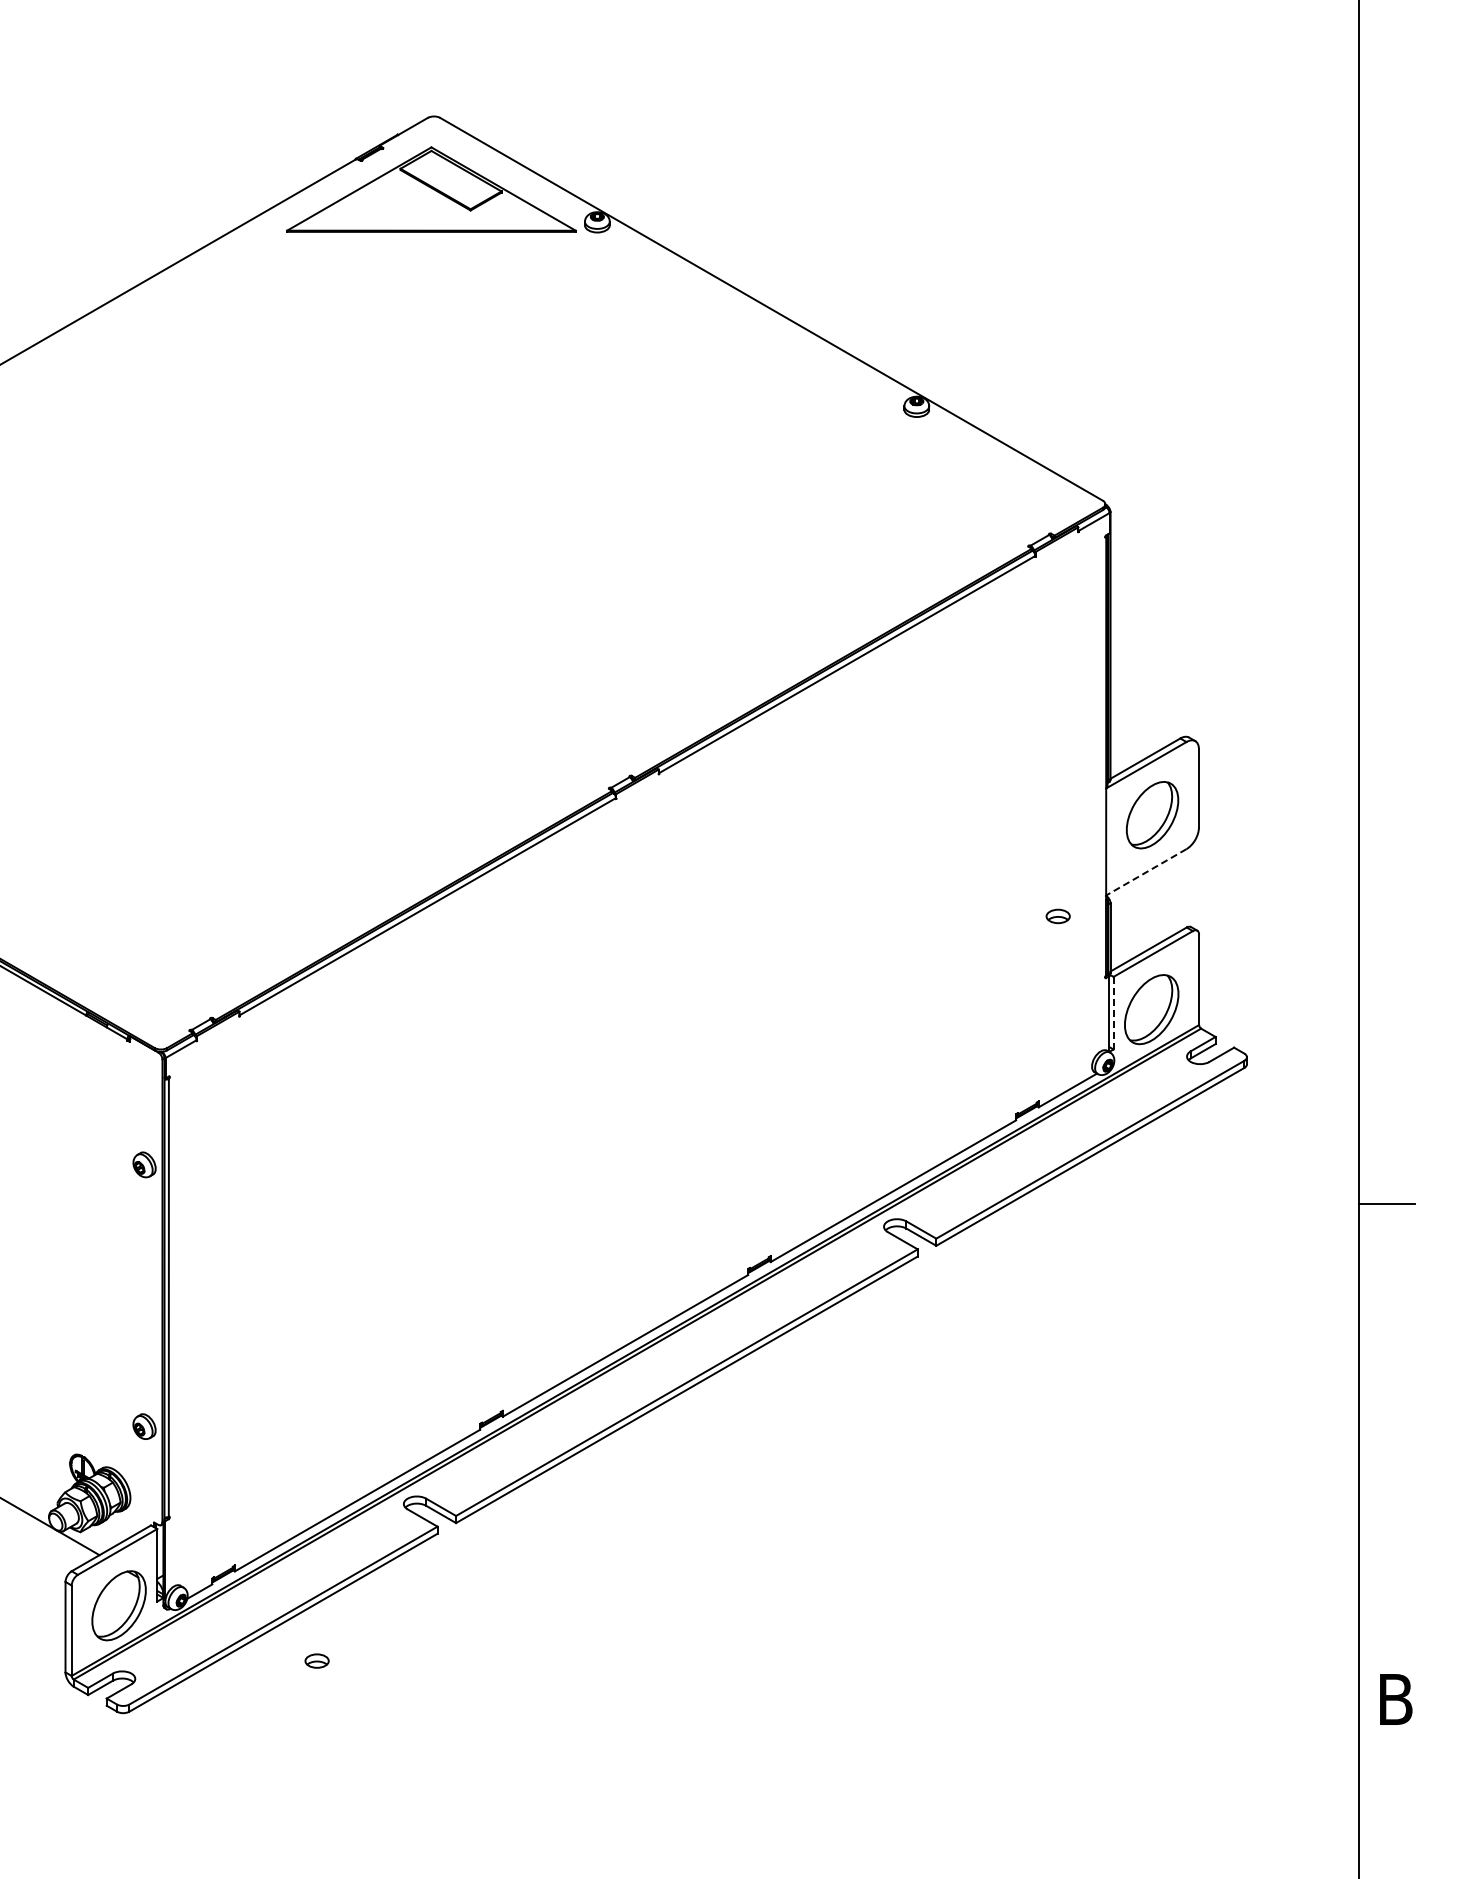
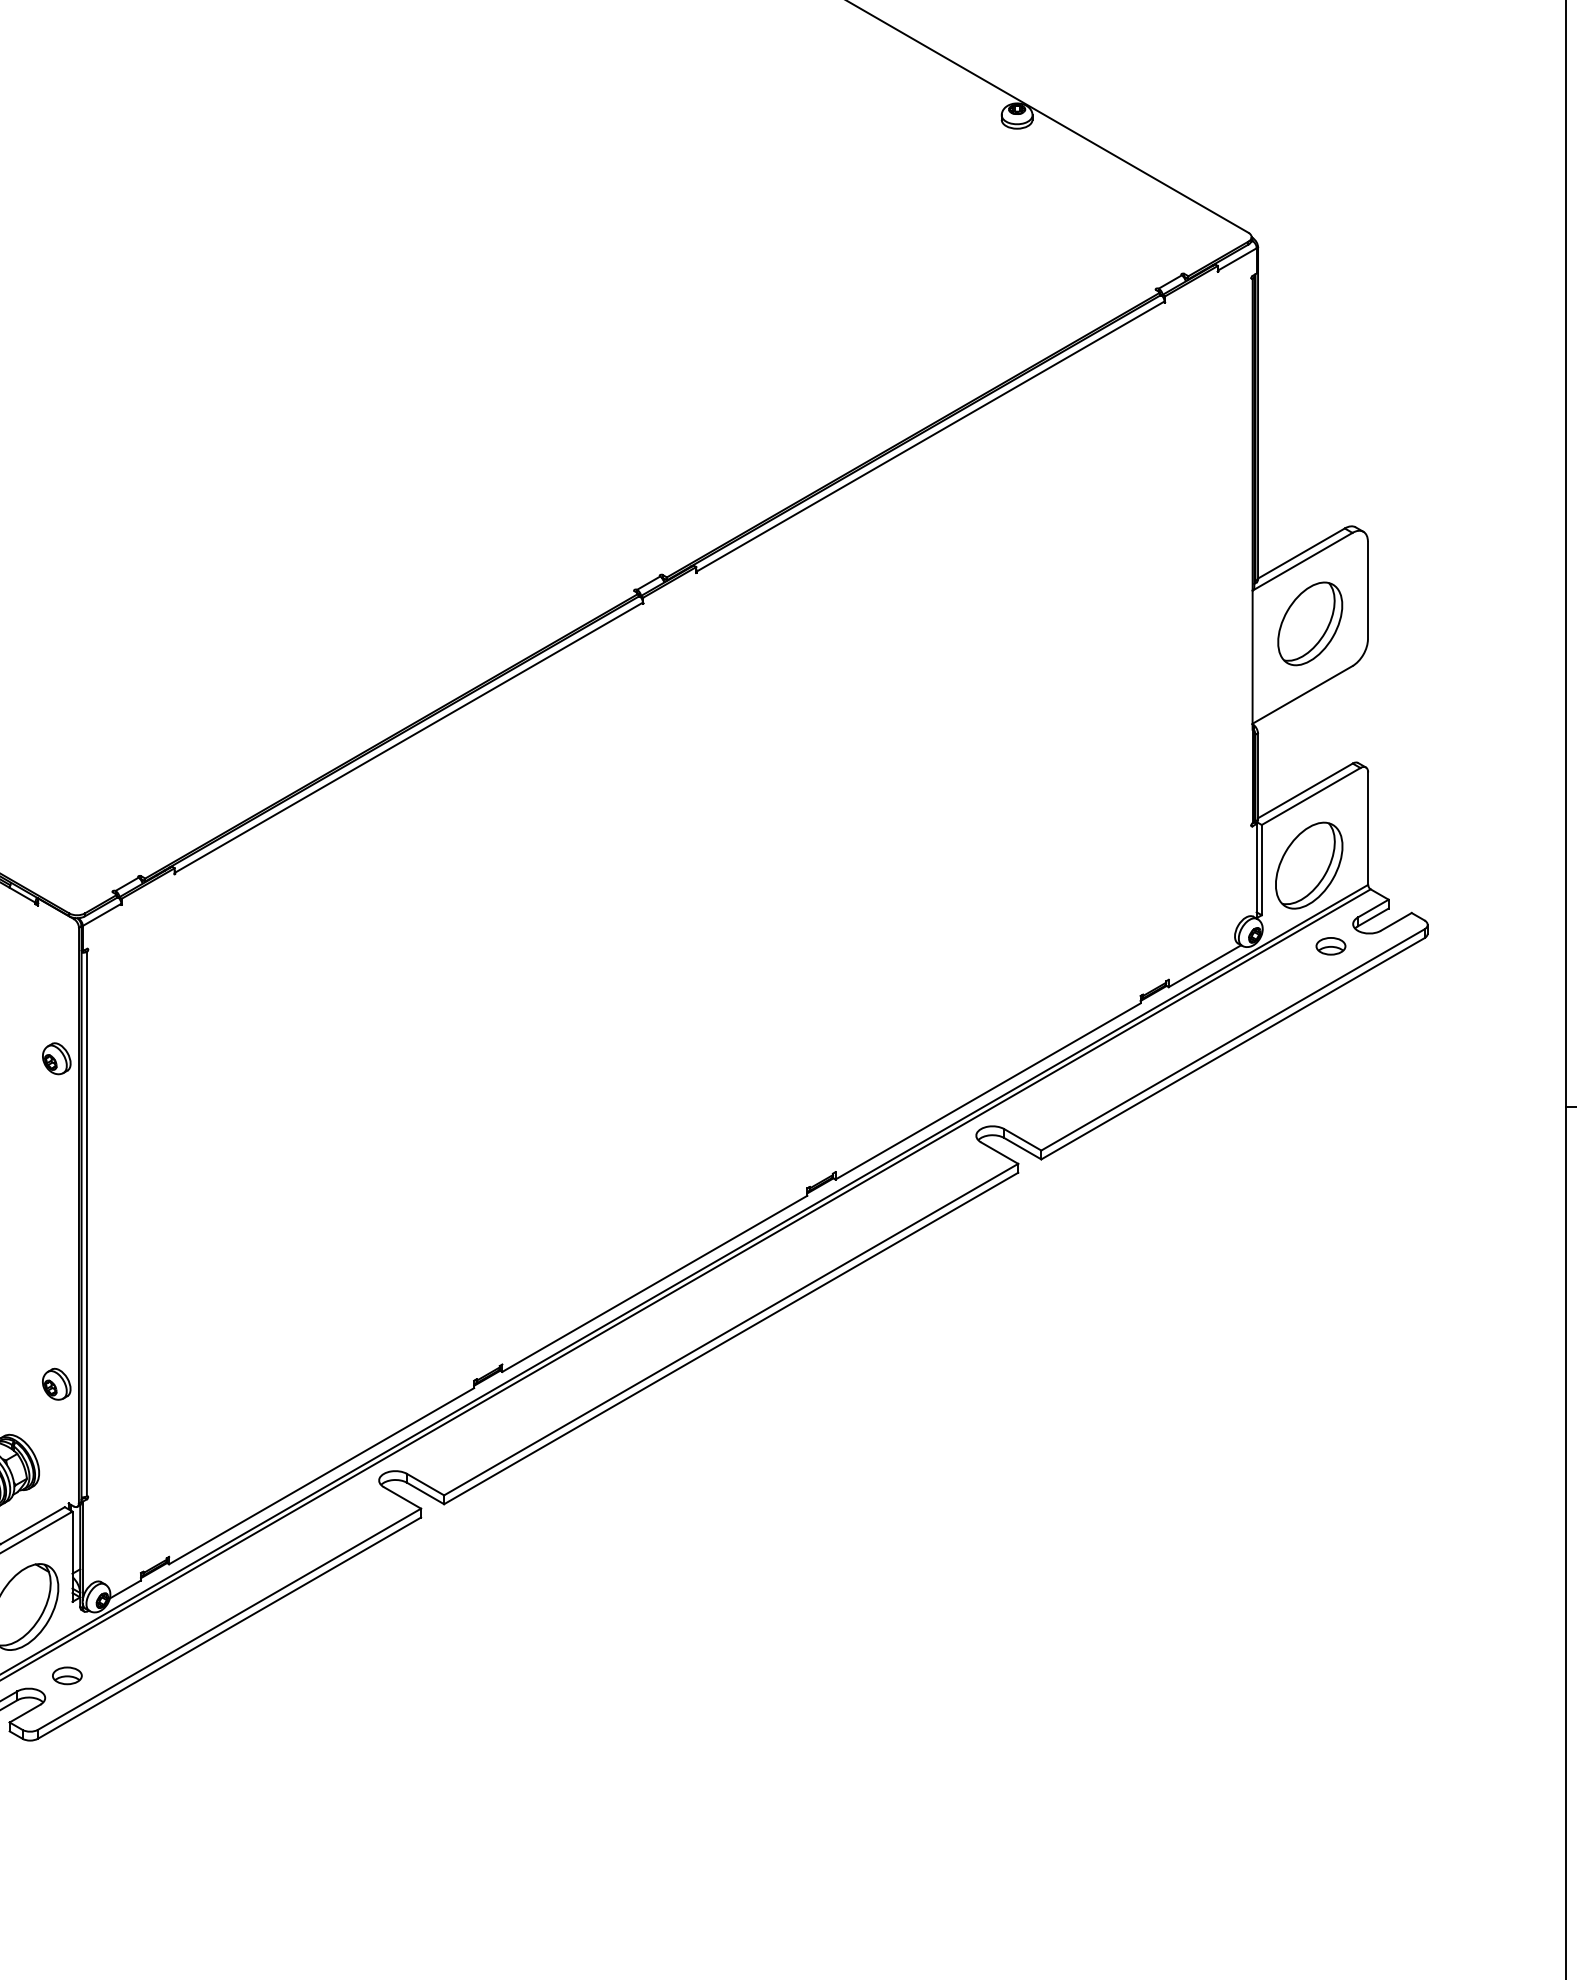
line: (1145, 872) -> (1301, 695), dashed -> solid
part: (1057, 916) -> (1330, 946), moved
line: (1113, 1013) -> (1261, 870), dashed -> solid
part: (316, 1660) -> (66, 1675), moved

